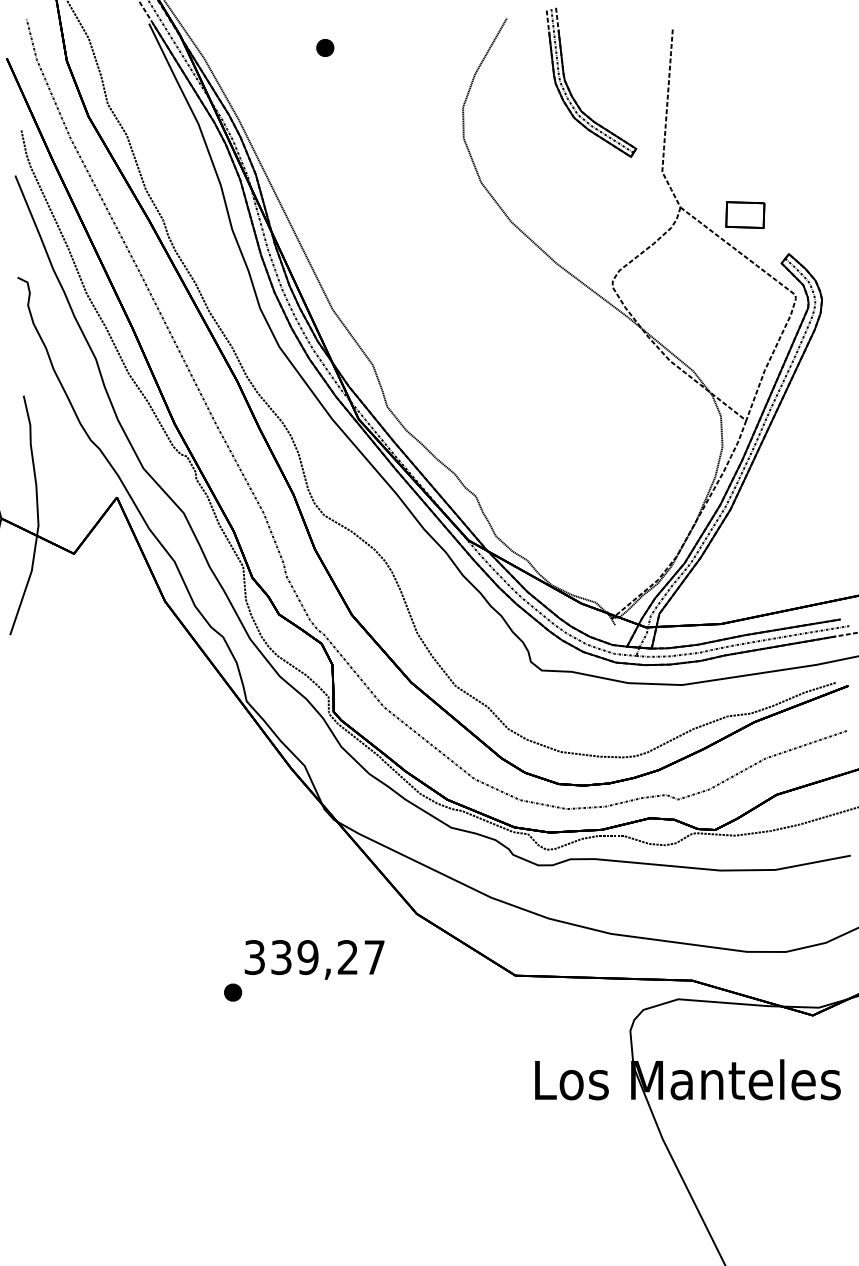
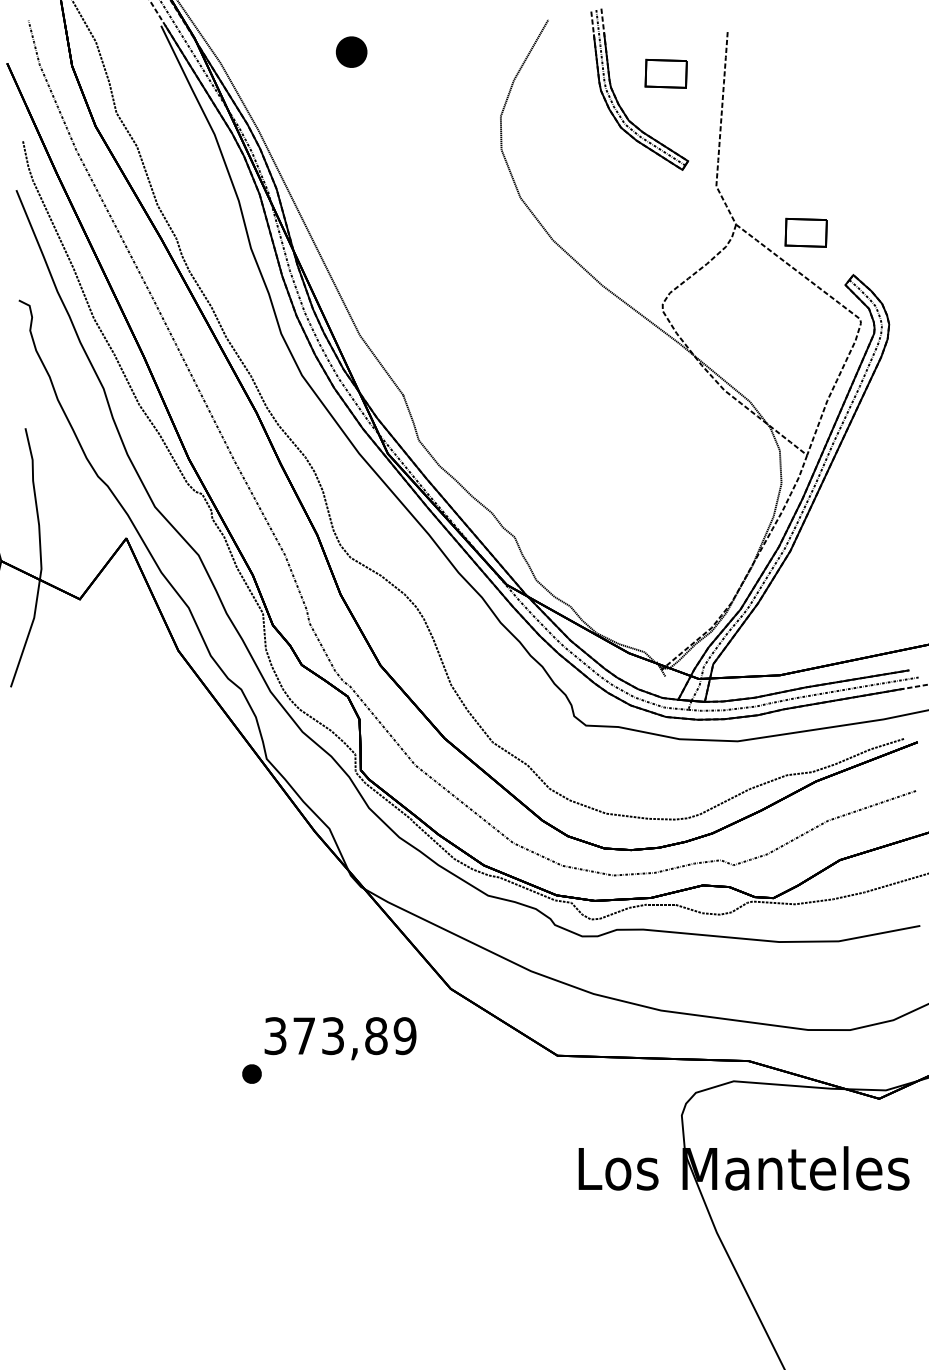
part: (325, 47) -> (351, 51), size x1.6
part: (615, 67) -> (665, 73), added
text: (327, 957) -> (354, 1036), 339,27 -> 373,89

